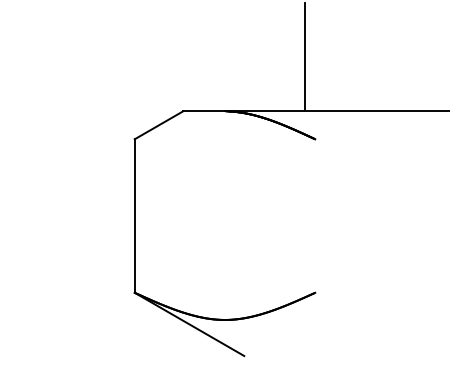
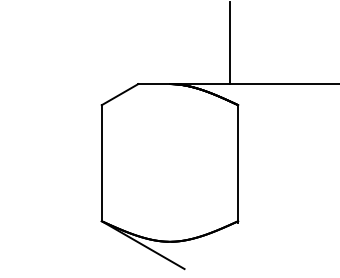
line: (315, 216) -> (238, 163), added

